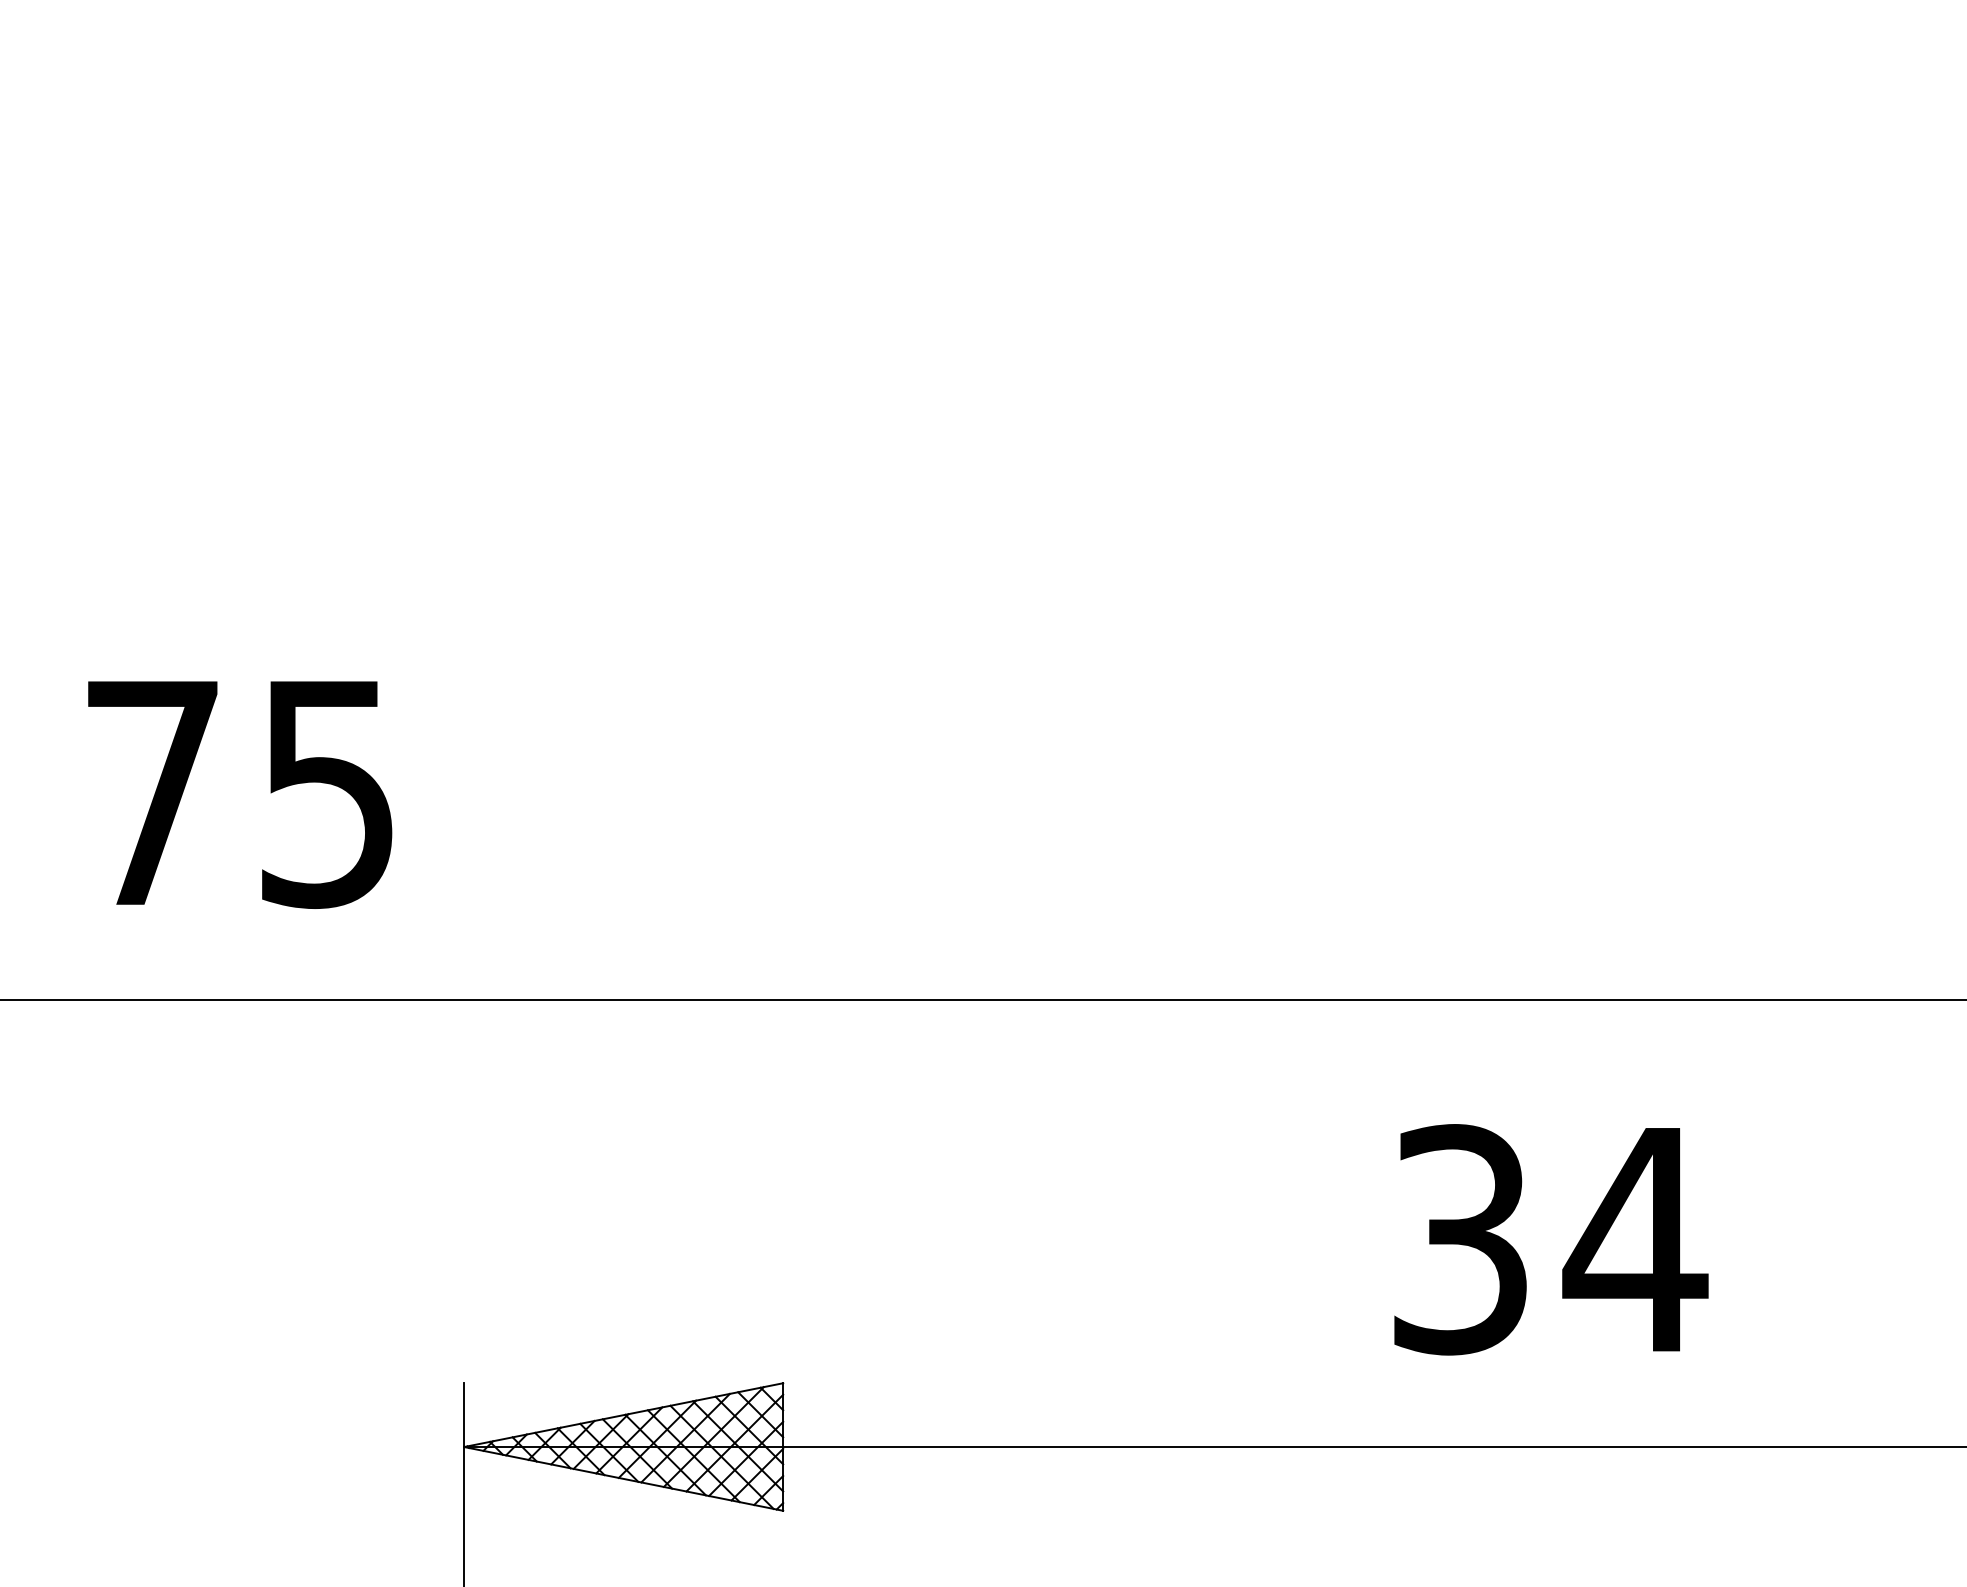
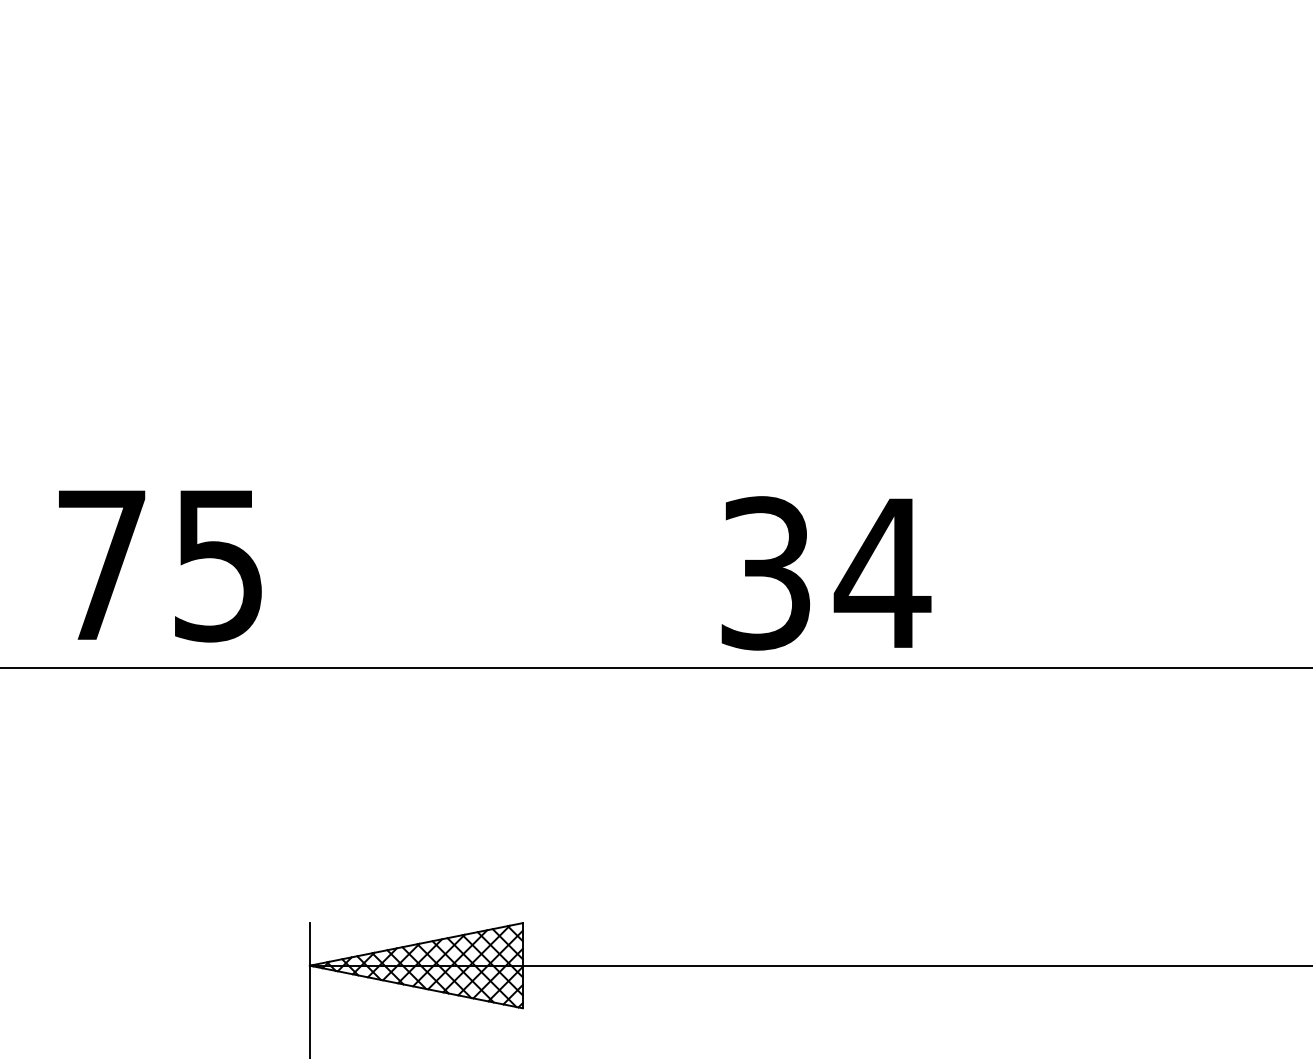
text: (240, 794) -> (160, 566), moved
text: (1551, 1239) -> (826, 573), moved

